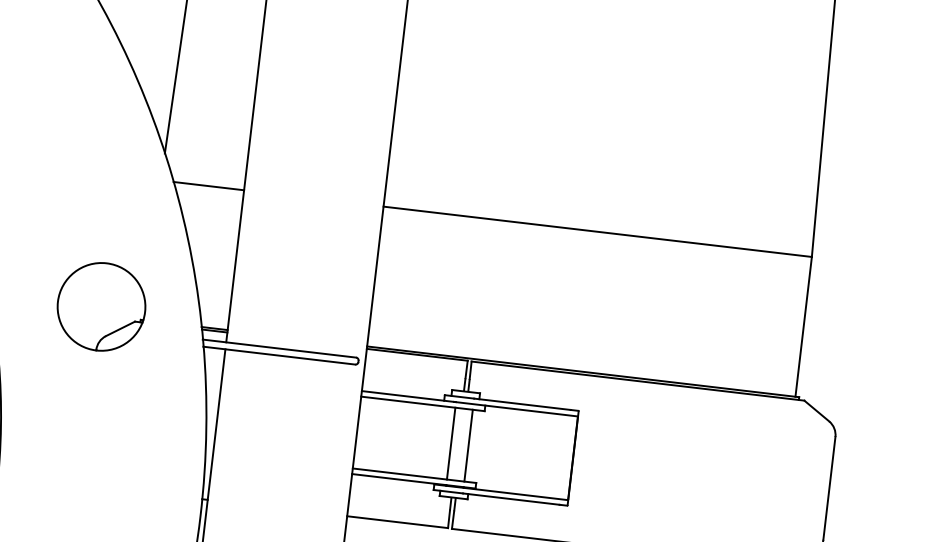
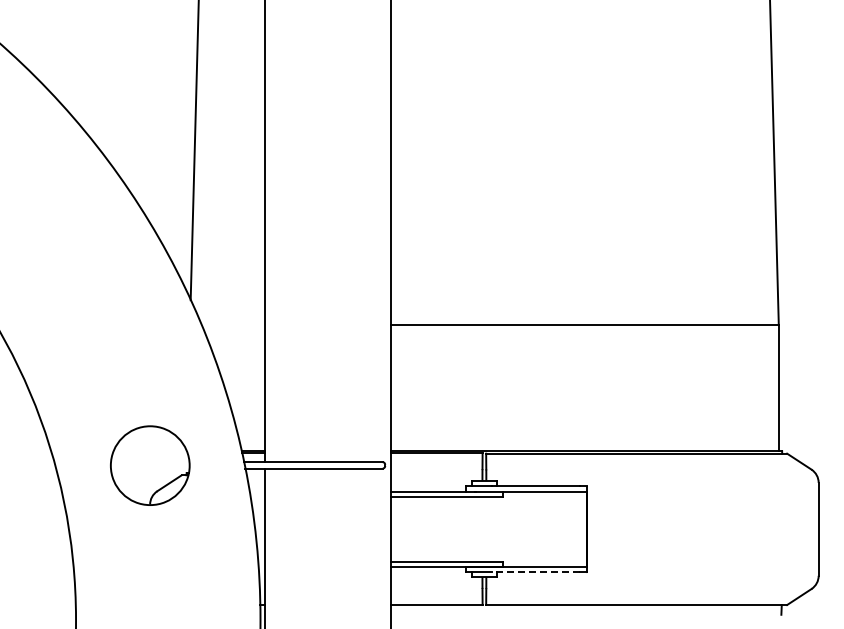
line: (209, 185) -> (233, 324), removed
part: (101, 306) -> (150, 465), moved
line: (451, 443) -> (476, 528), removed
line: (468, 445) -> (492, 528), removed
line: (511, 499) -> (536, 572), solid -> dashed

